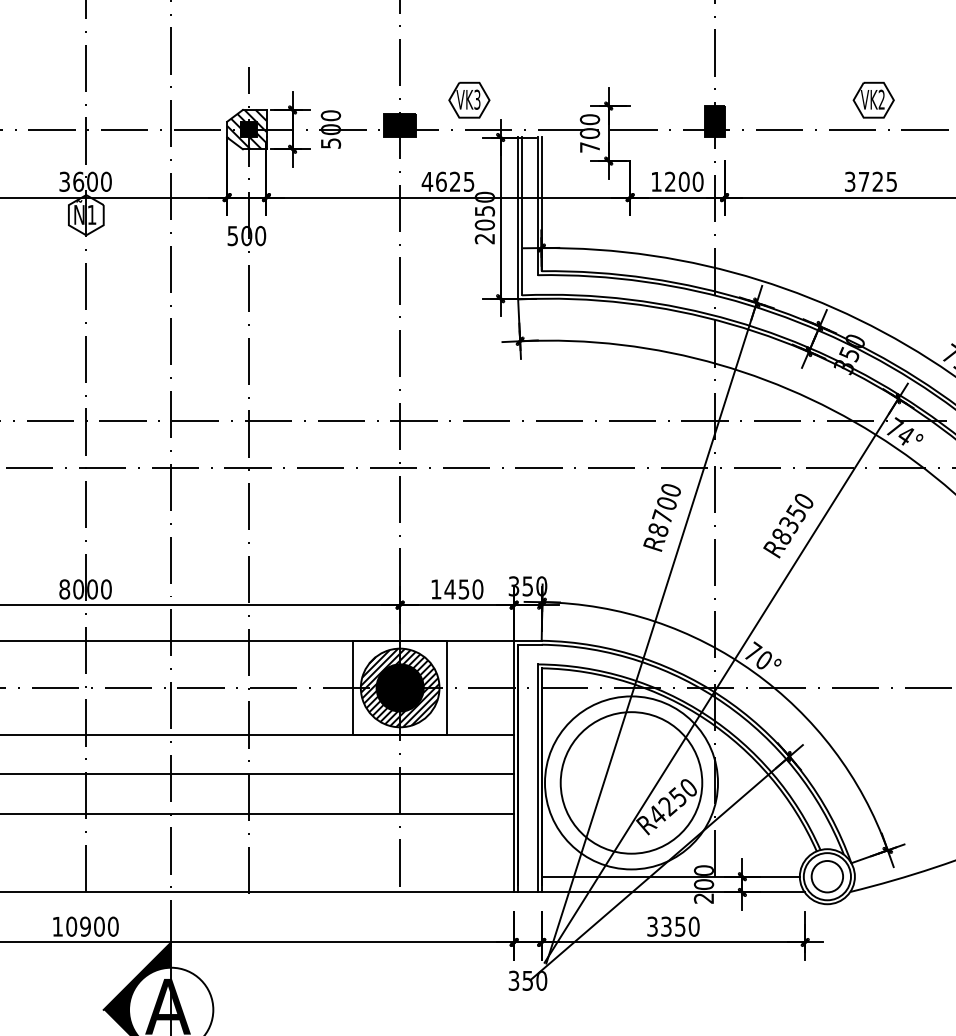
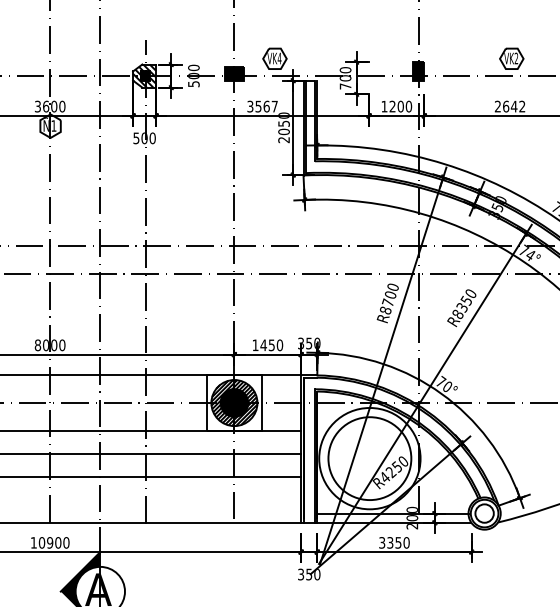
text: (477, 99) -> (279, 58), VK3 -> VK4
text: (448, 181) -> (262, 106), 4625 -> 3567
text: (871, 181) -> (510, 106), 3725 -> 2642

